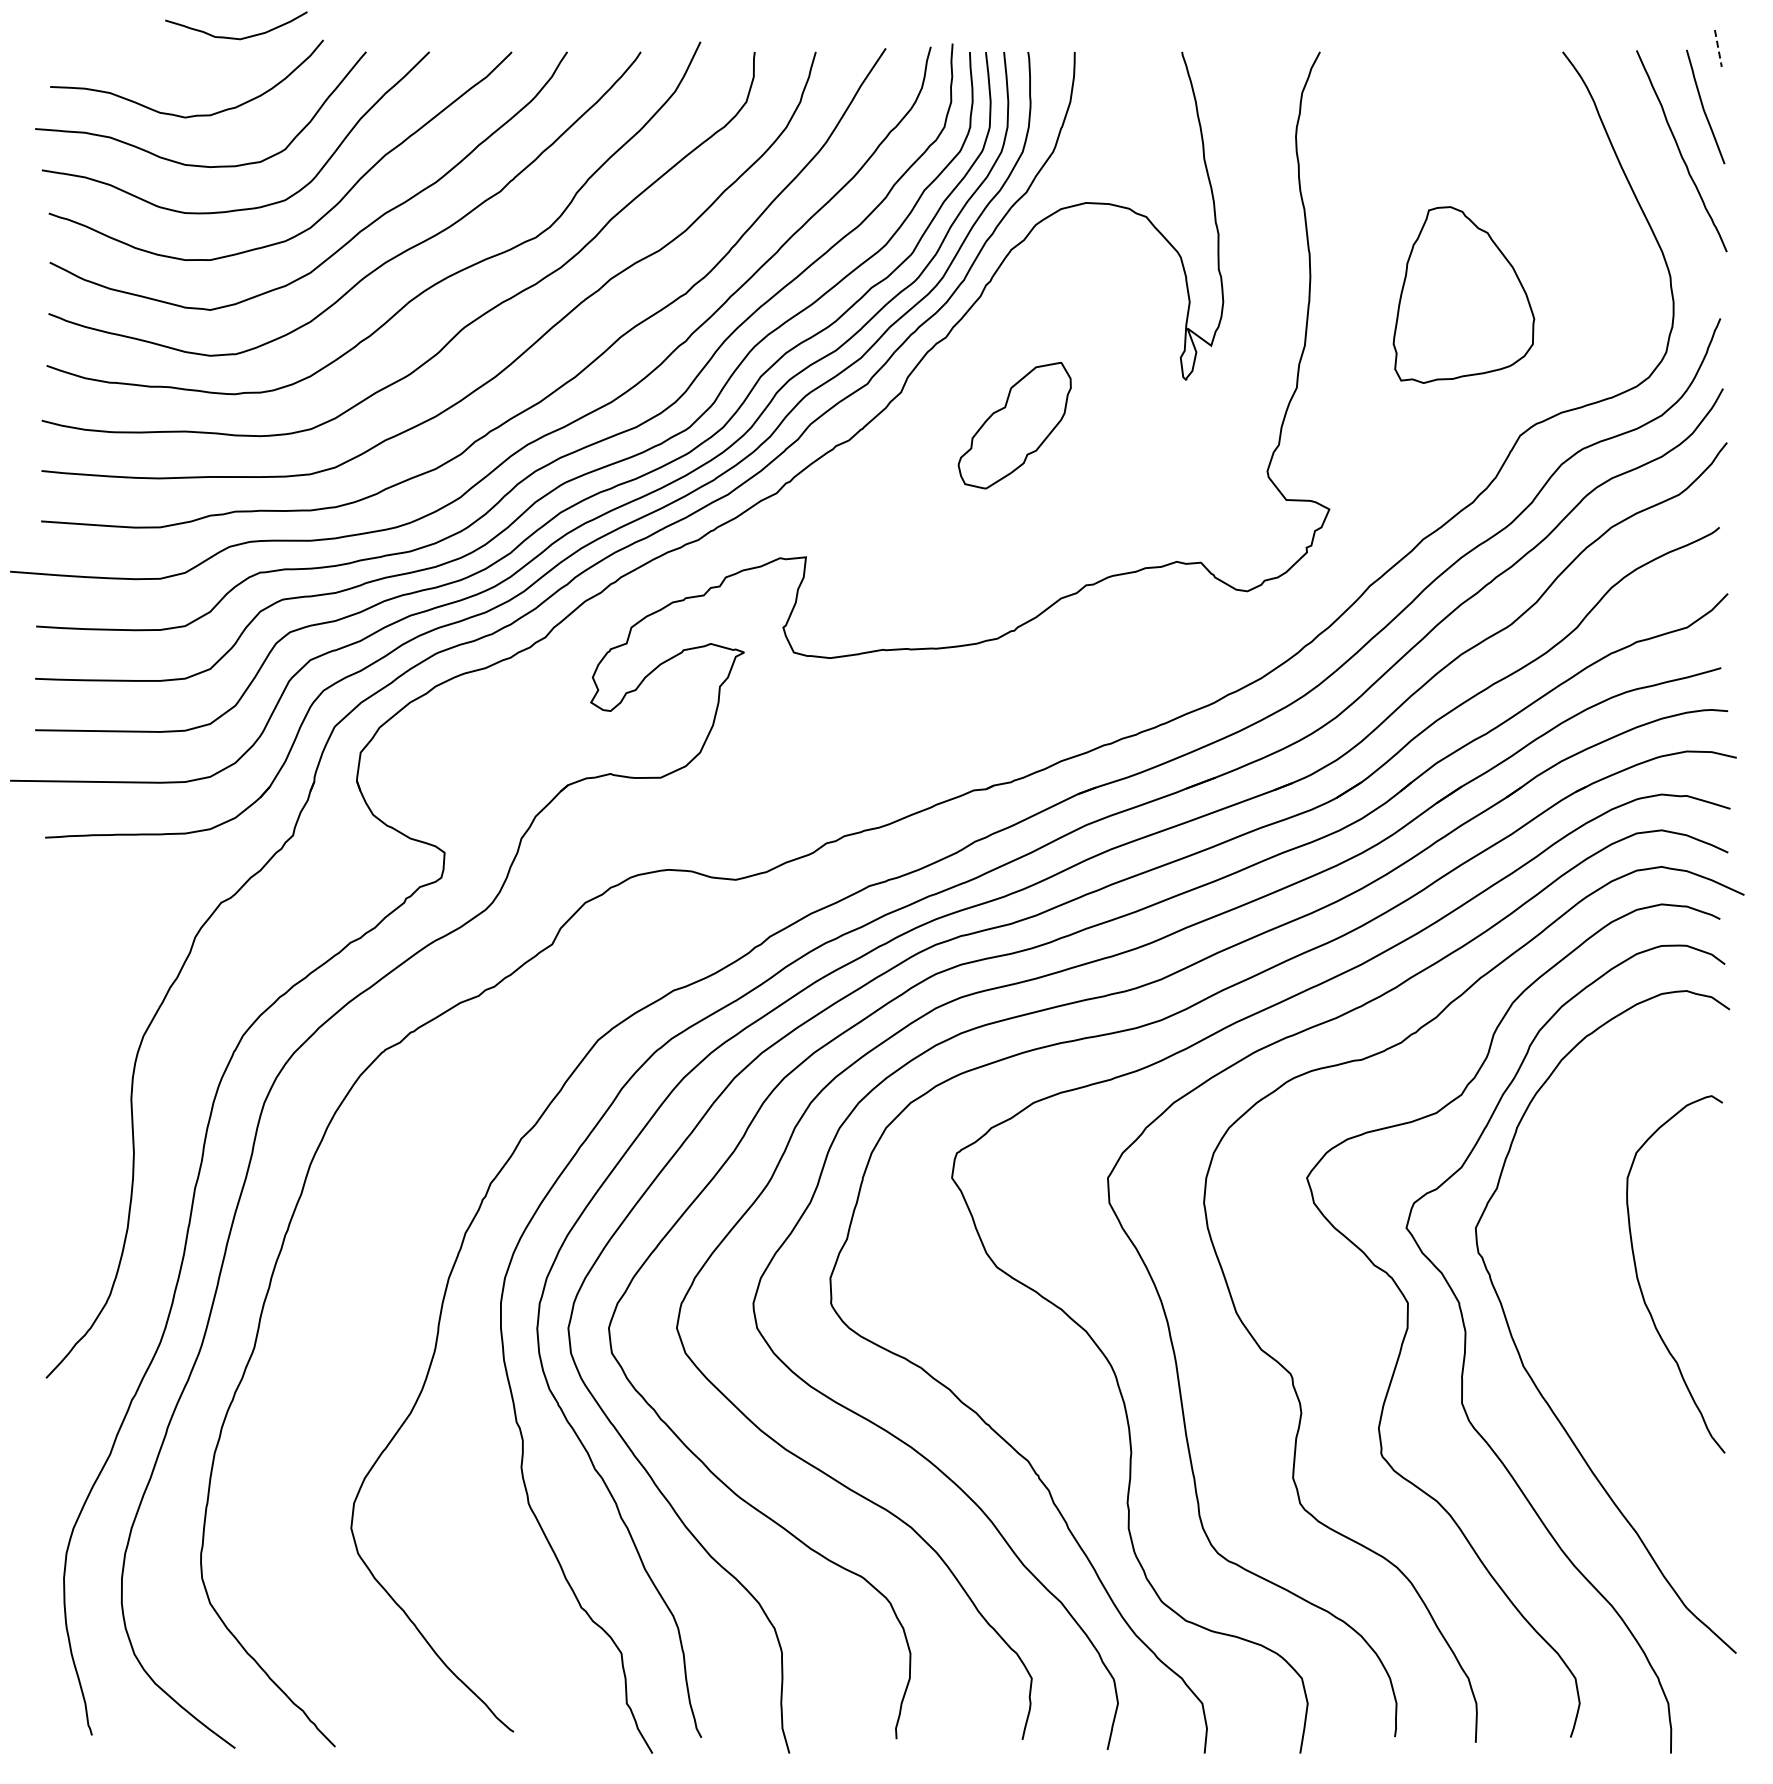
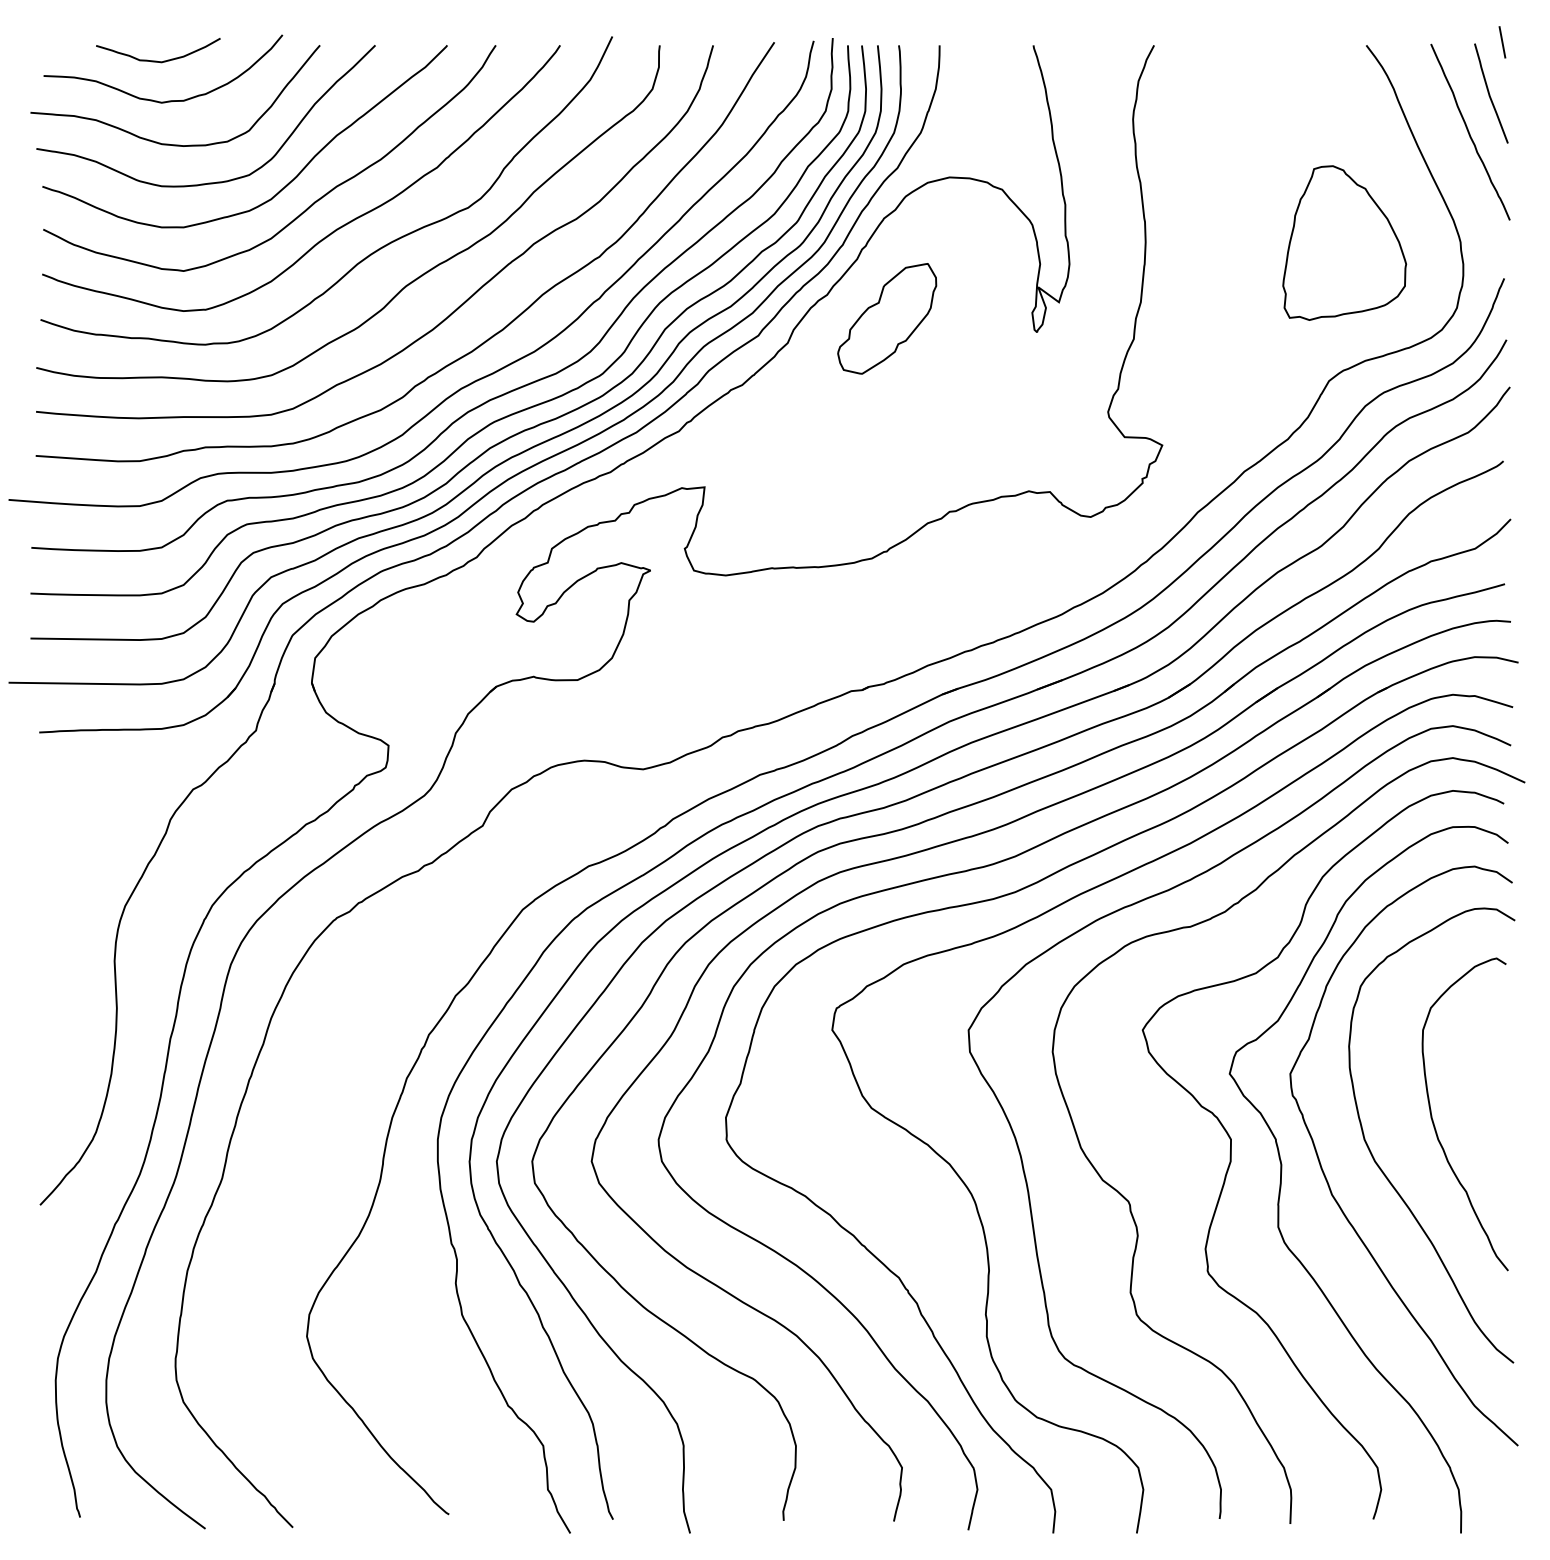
curve: (235, 37) -> (157, 60), moved
line: (1718, 48) -> (1502, 42), dashed -> solid
part: (1463, 294) -> (1344, 242), moved
part: (1014, 425) -> (886, 318), moved
curve: (1579, 1335) -> (1381, 1167), added

